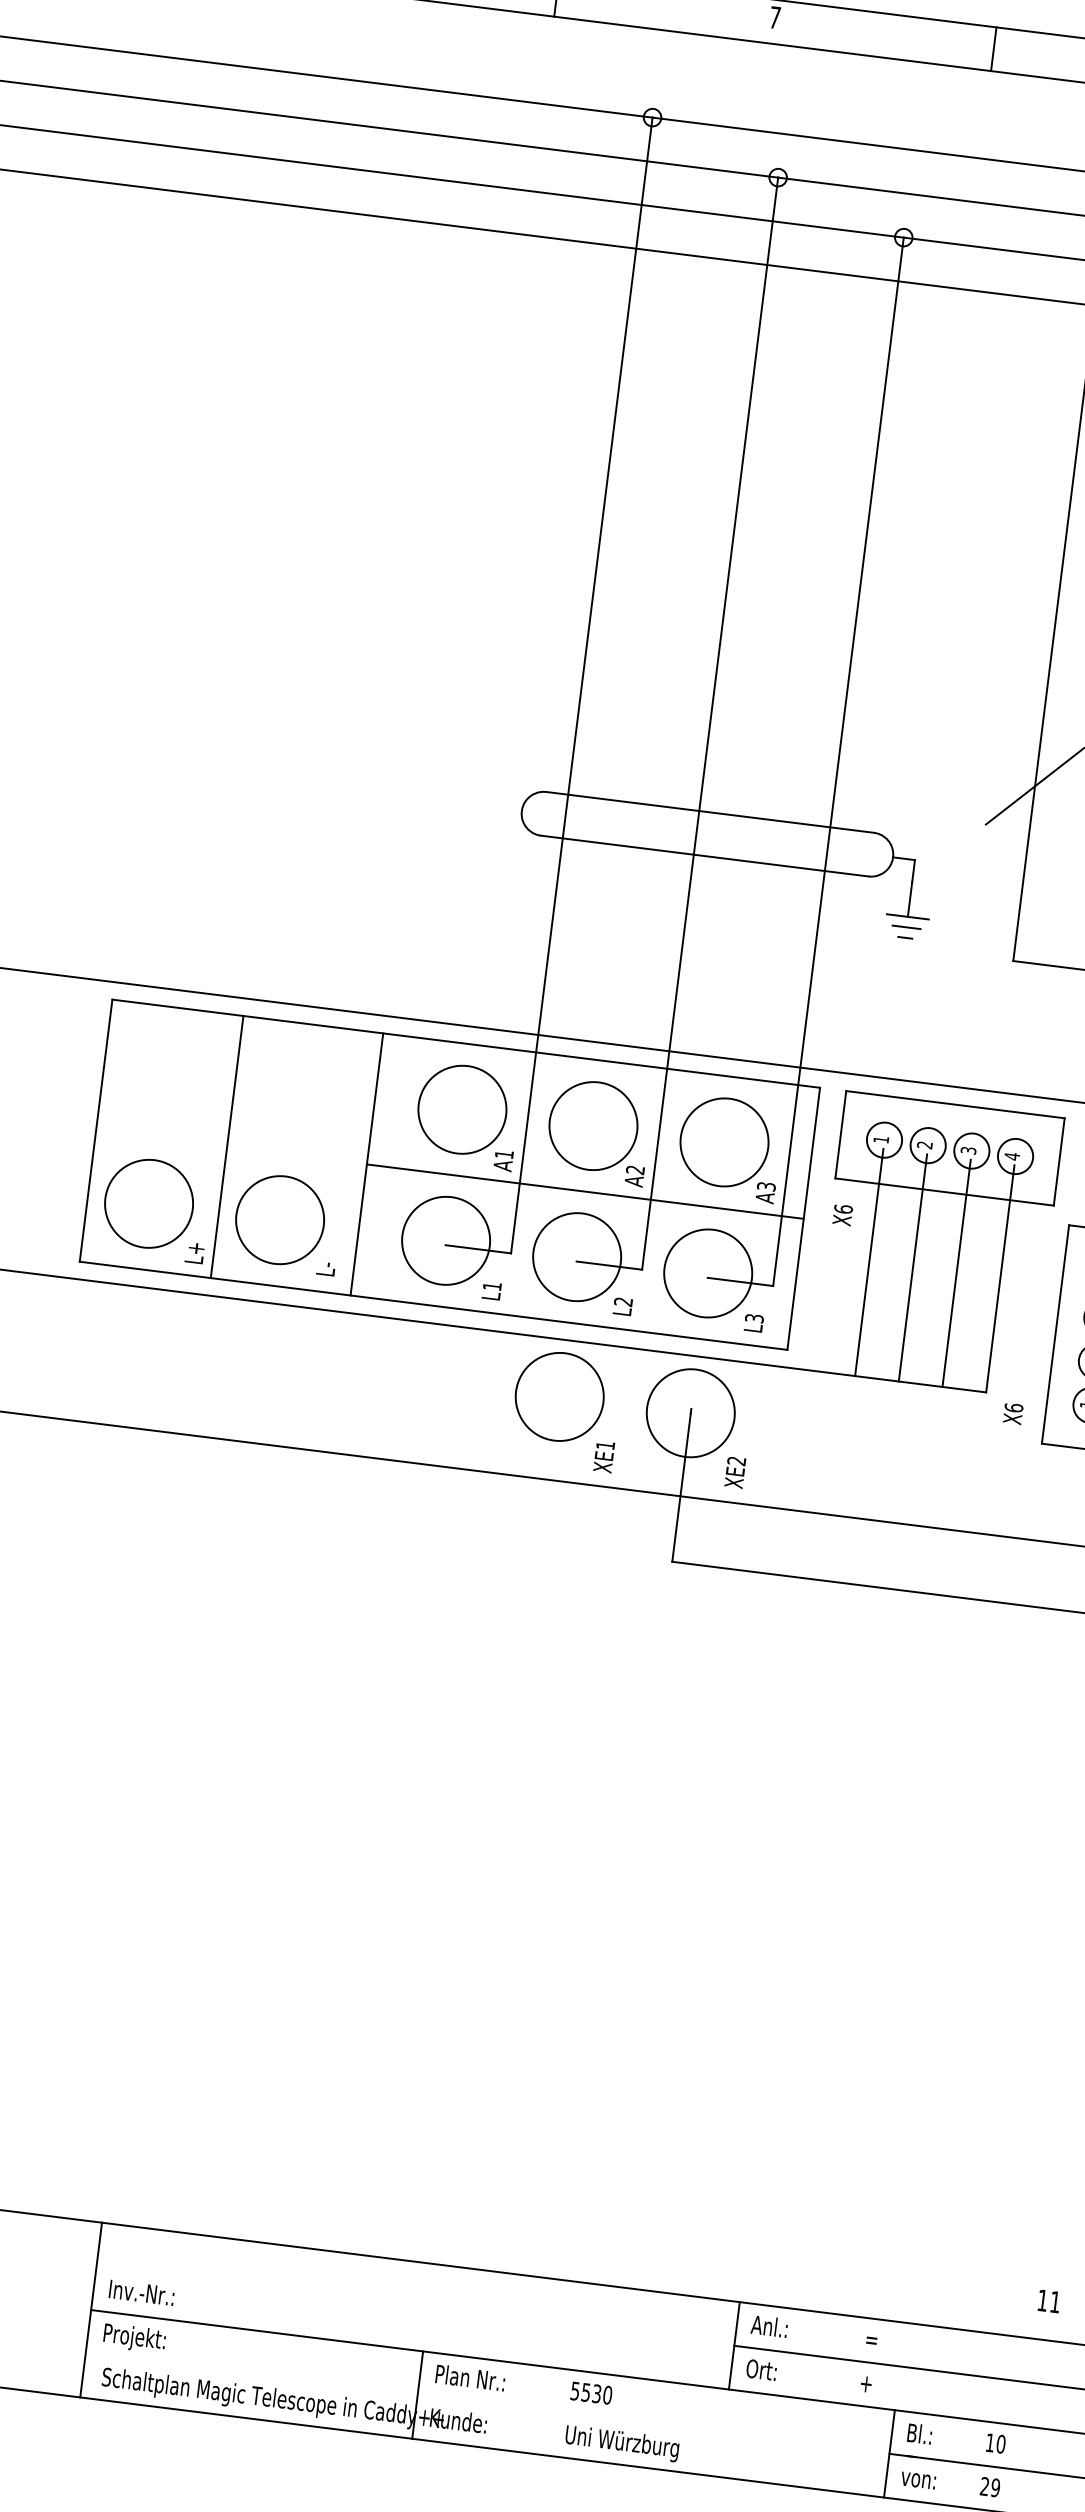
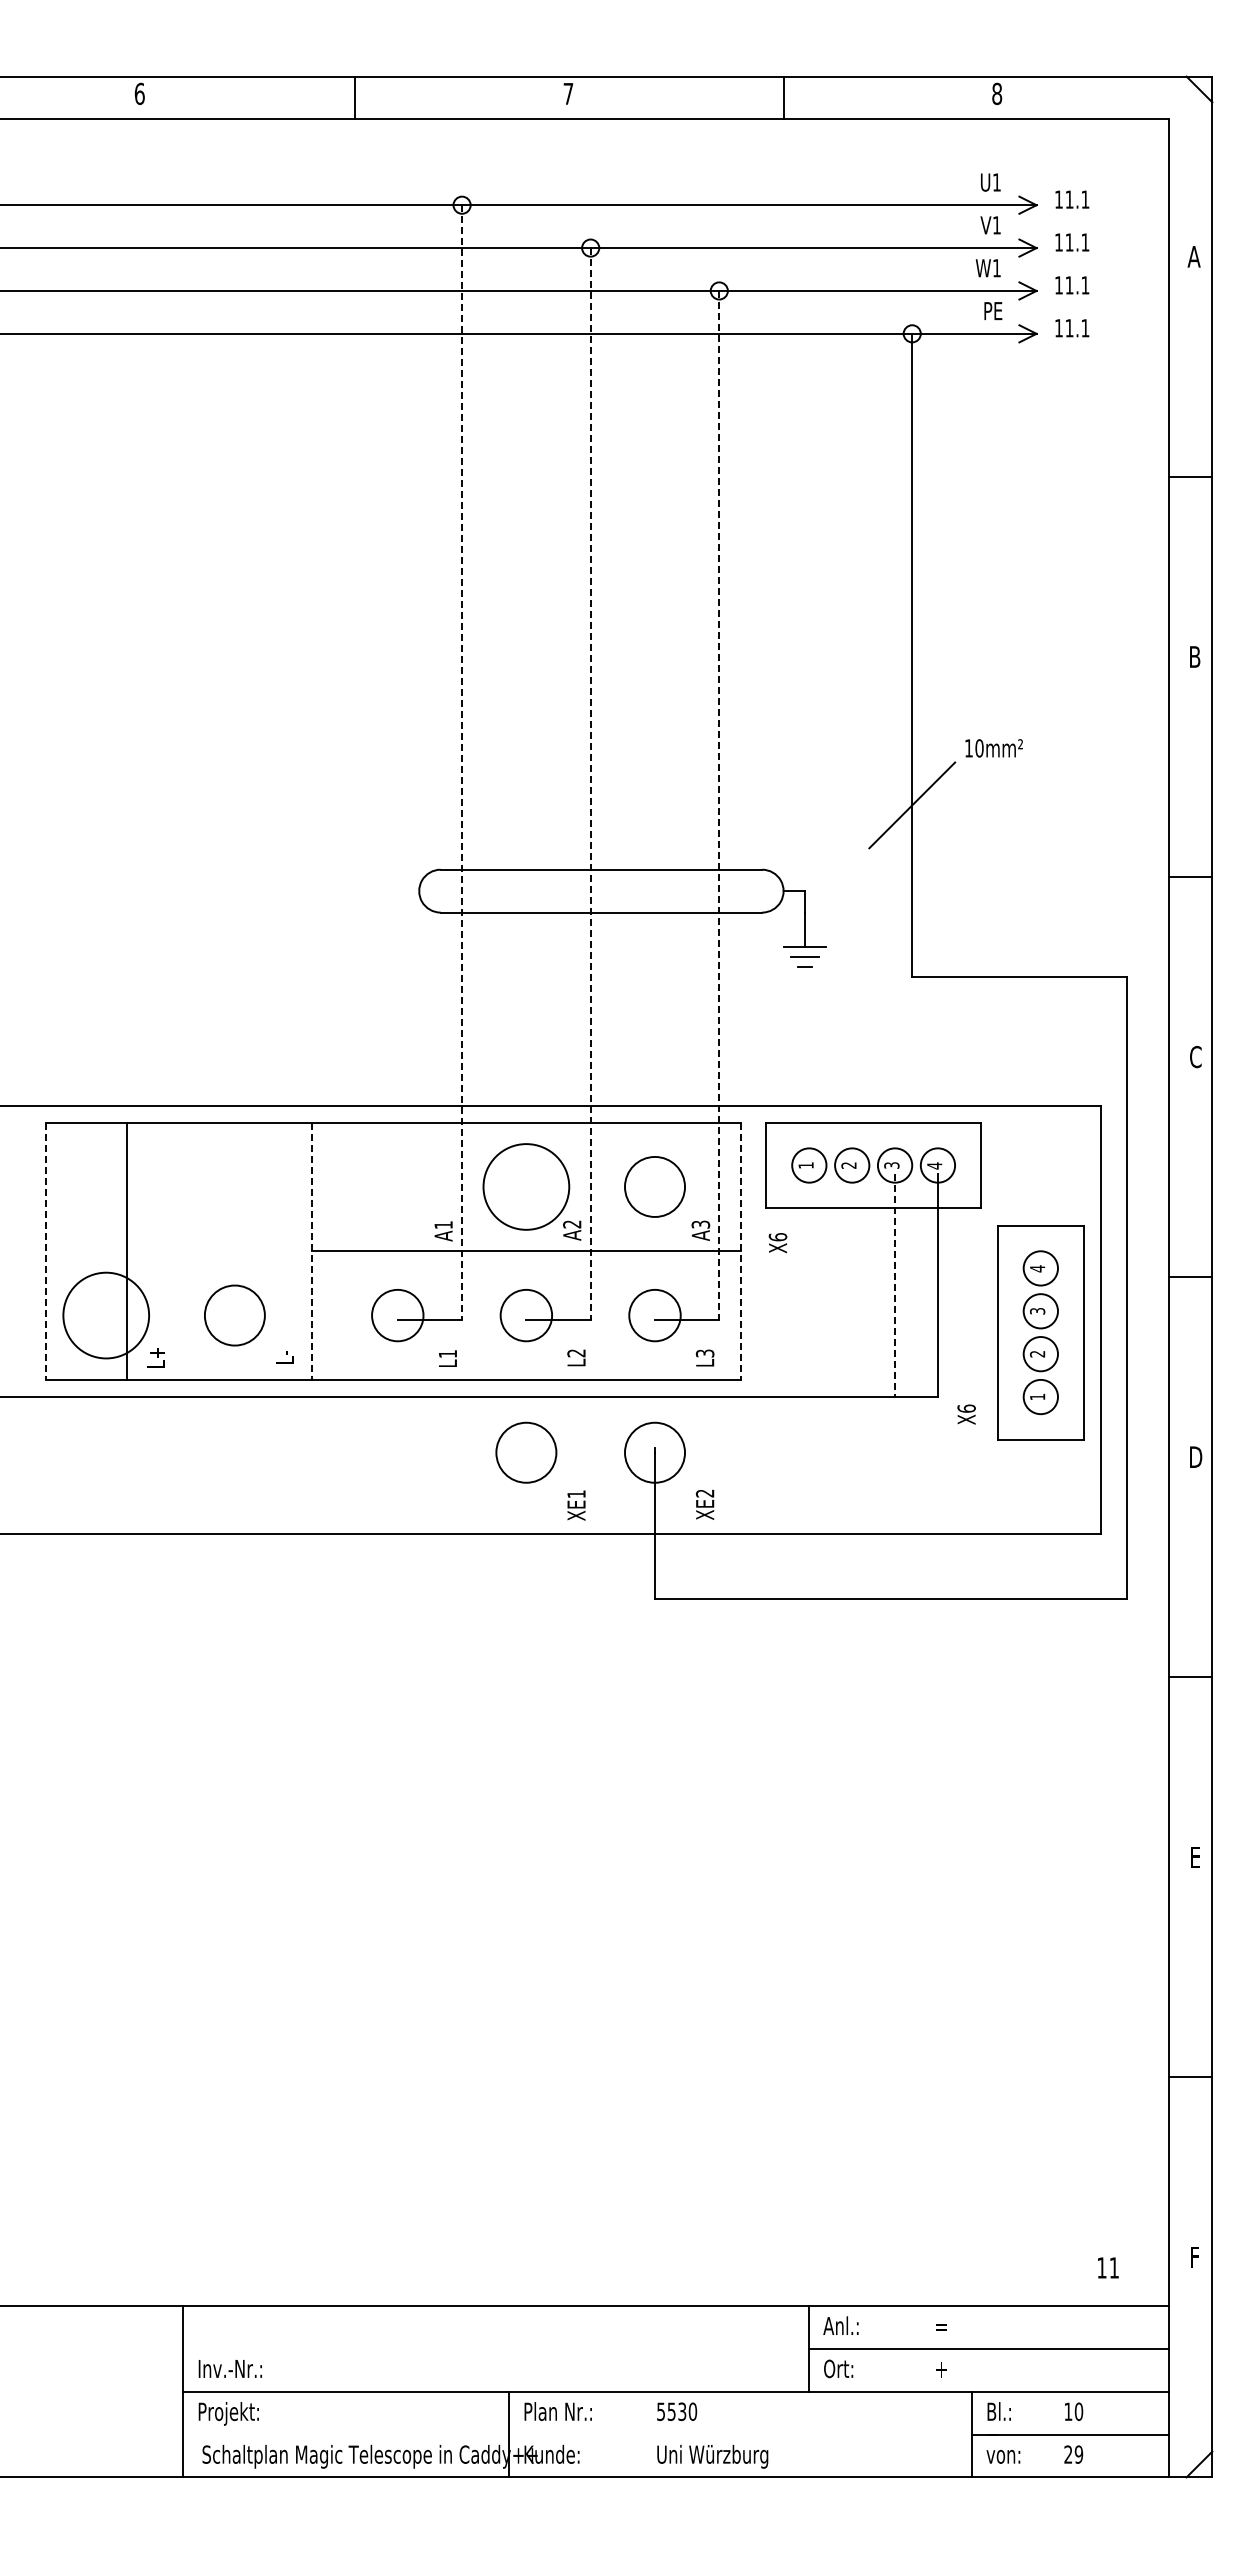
line: (582, 686) -> (462, 763), solid -> dashed
line: (710, 723) -> (590, 783), solid -> dashed
line: (838, 761) -> (719, 805), solid -> dashed
circle: (462, 1109) -> (397, 1186), removed
line: (96, 1130) -> (46, 1251), solid -> dashed
circle: (724, 1141) -> (654, 1186), size x0.7
line: (226, 1146) -> (126, 1250), moved
line: (367, 1164) -> (312, 1251), solid -> dashed
line: (803, 1219) -> (740, 1251), solid -> dashed
circle: (279, 1220) -> (234, 1315), size x0.7
circle: (445, 1240) -> (397, 1315), size x0.6
circle: (577, 1257) -> (526, 1315), size x0.6
line: (869, 1262) -> (809, 1285), removed
line: (913, 1267) -> (852, 1285), removed
circle: (707, 1273) -> (654, 1315), size x0.6
line: (956, 1274) -> (895, 1286), solid -> dashed
circle: (559, 1396) -> (526, 1452), size x0.7
circle: (690, 1412) -> (654, 1452), size x0.7

